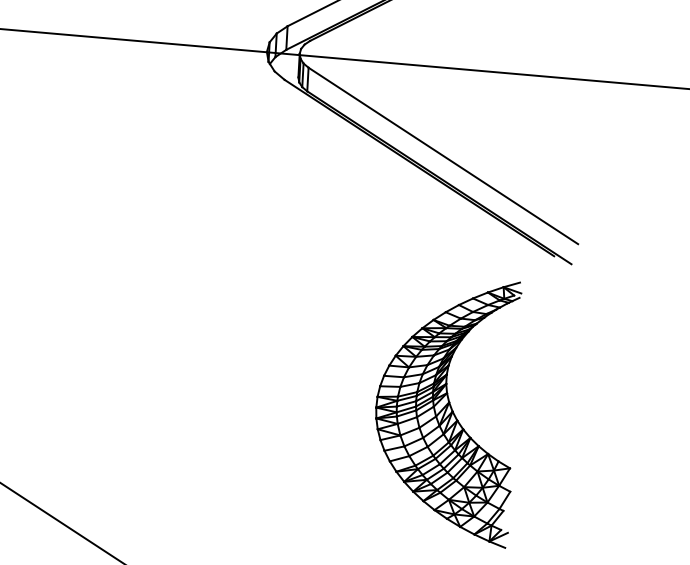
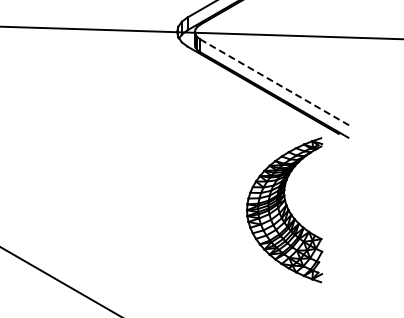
line: (444, 156) -> (276, 83), solid -> dashed
part: (445, 411) -> (284, 210), moved

